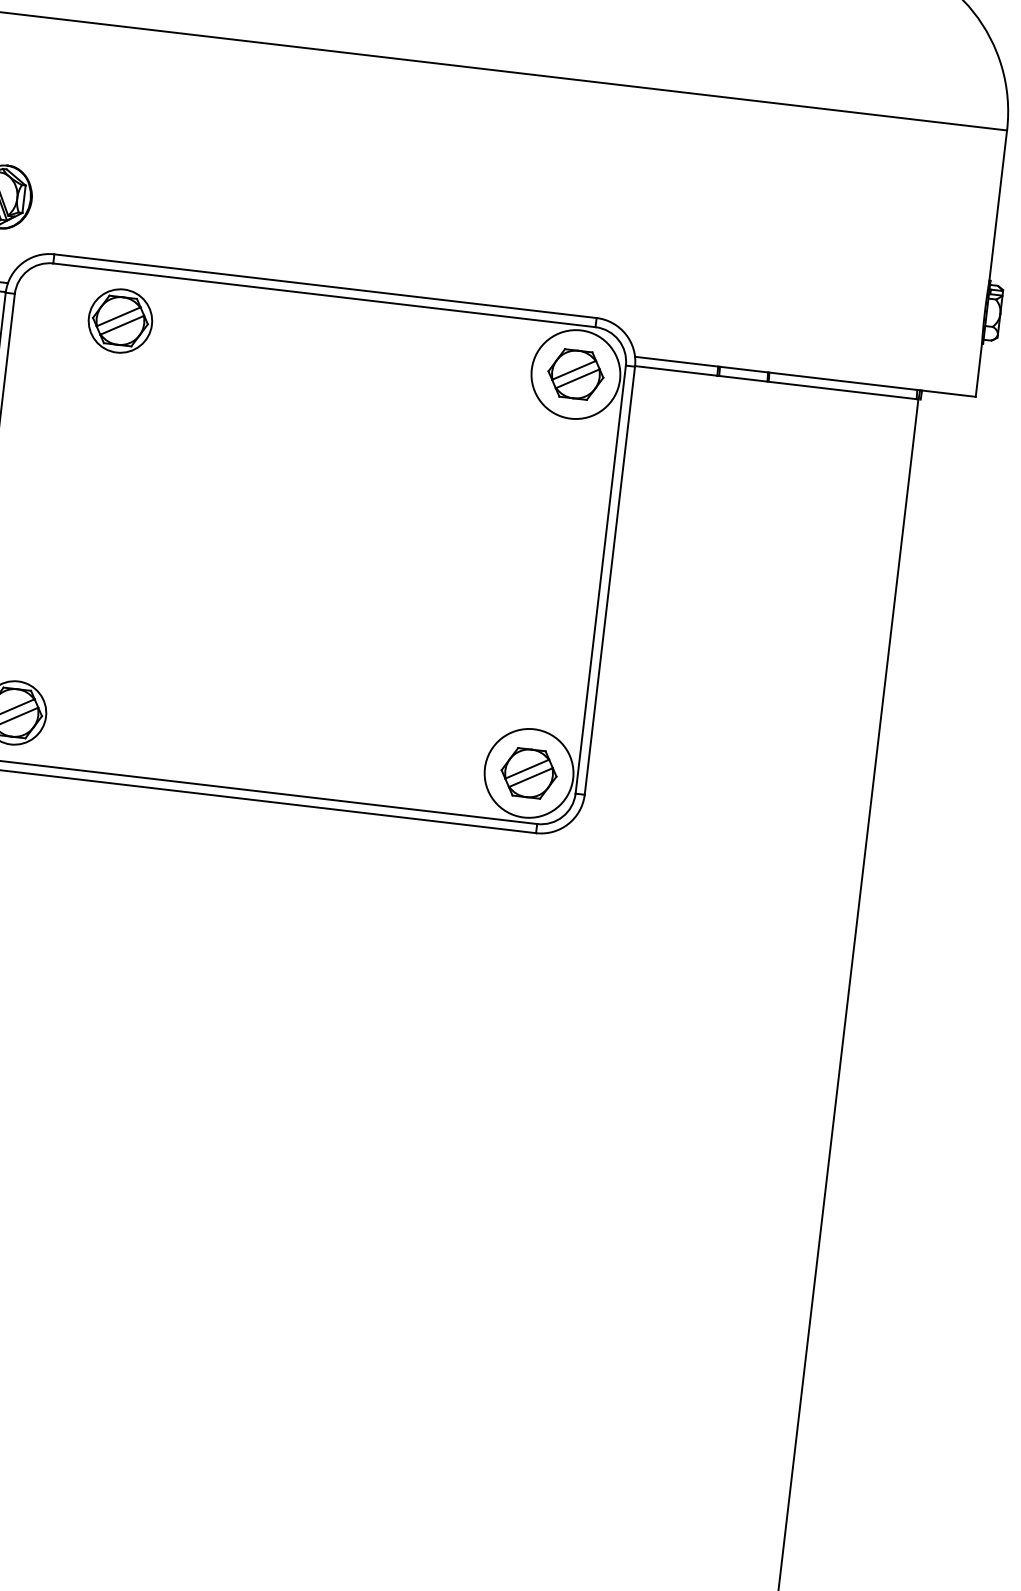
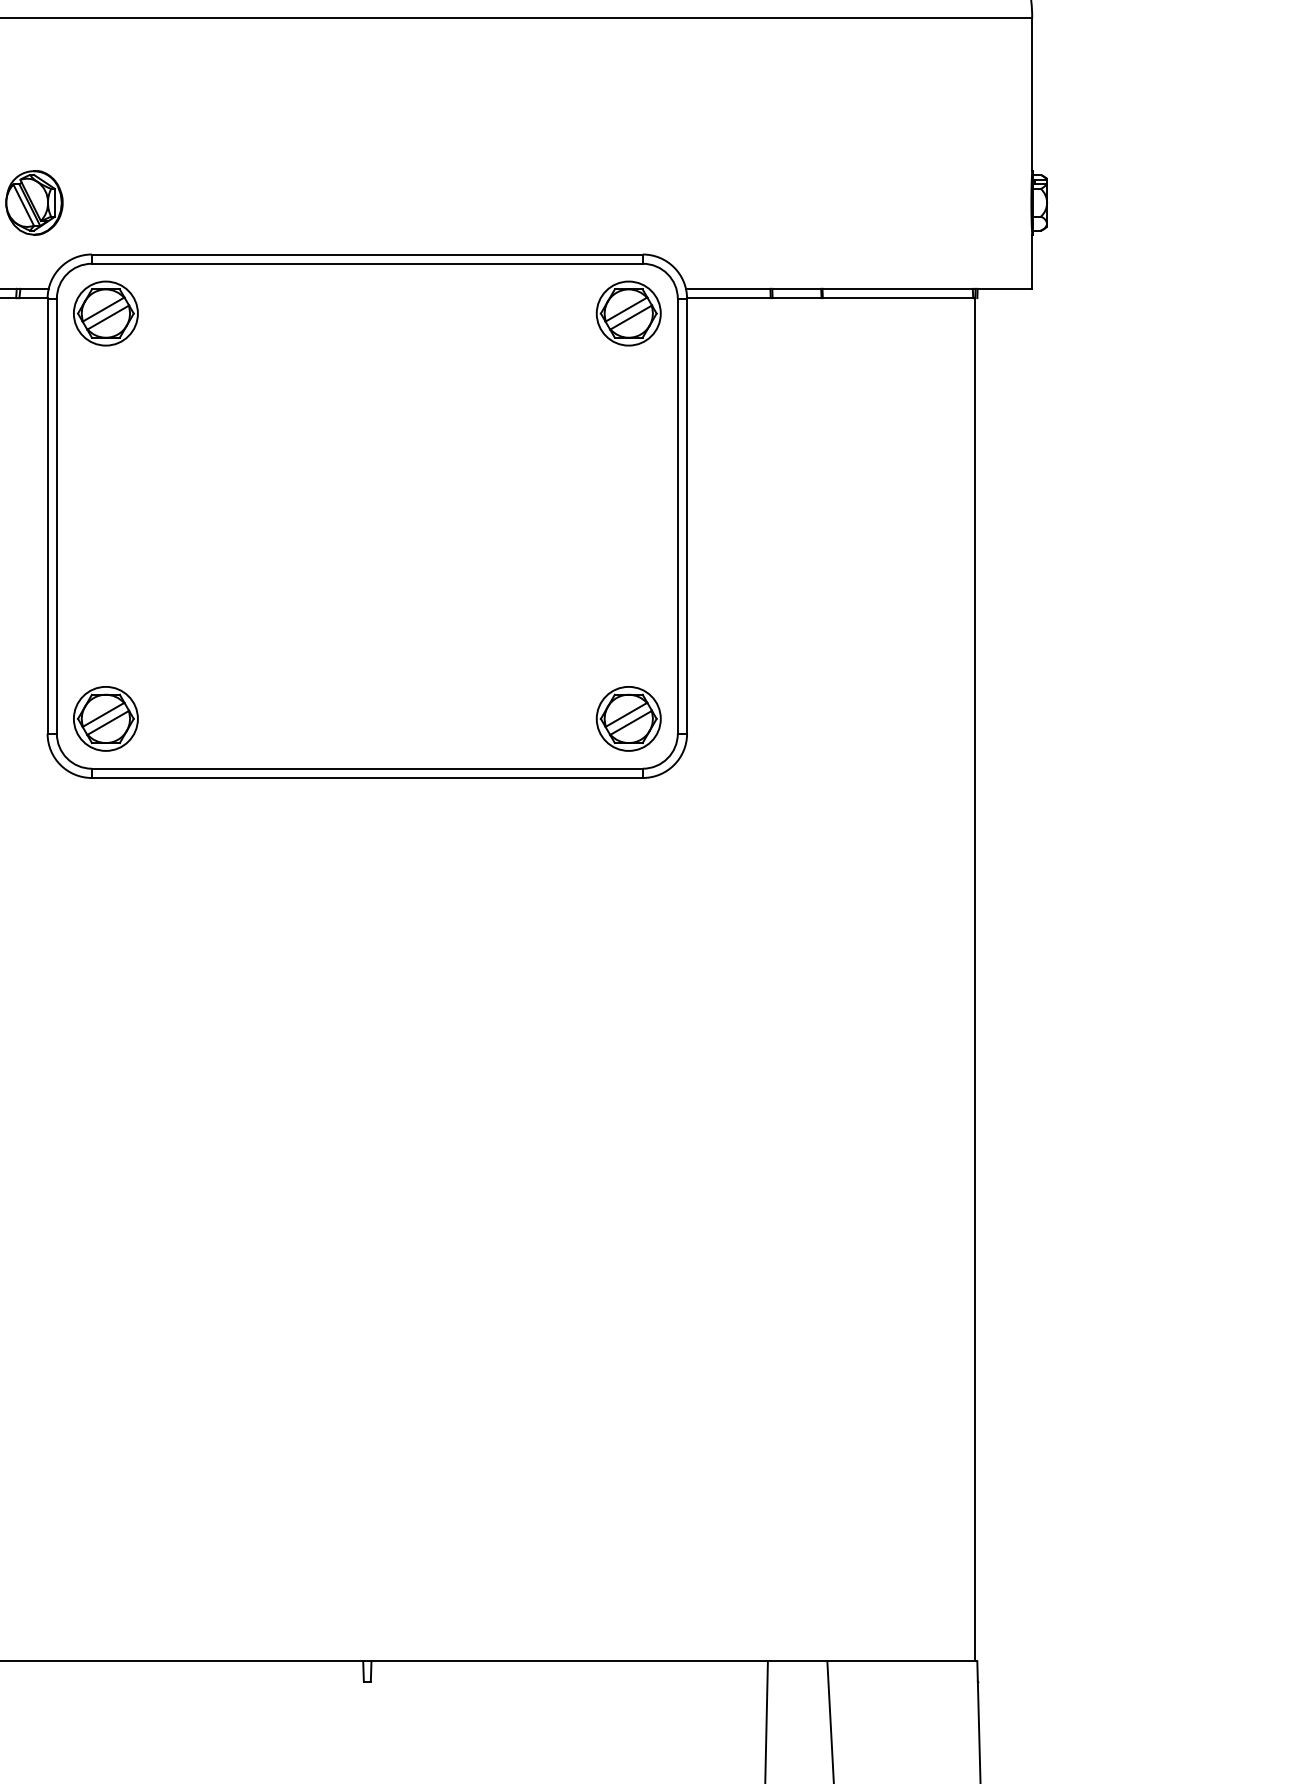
part: (120, 320) -> (105, 313), moved
circle: (575, 374) -> (628, 313), size x0.71
circle: (528, 772) -> (628, 718), size x0.71

